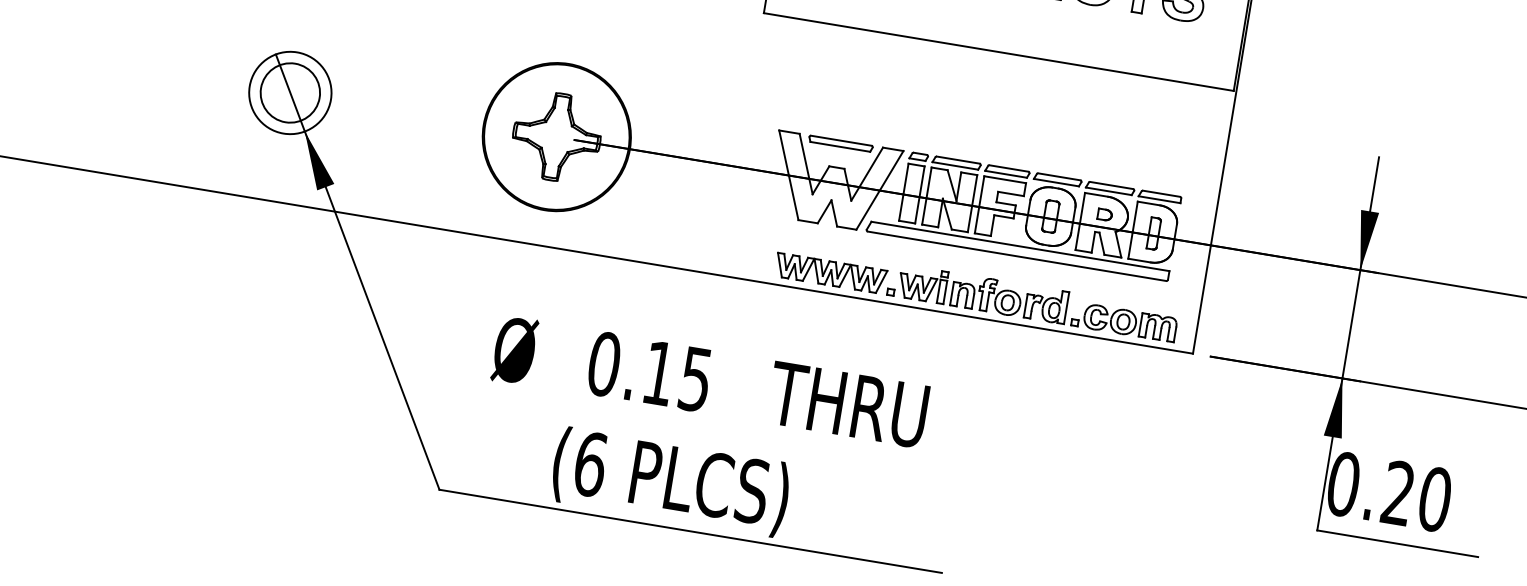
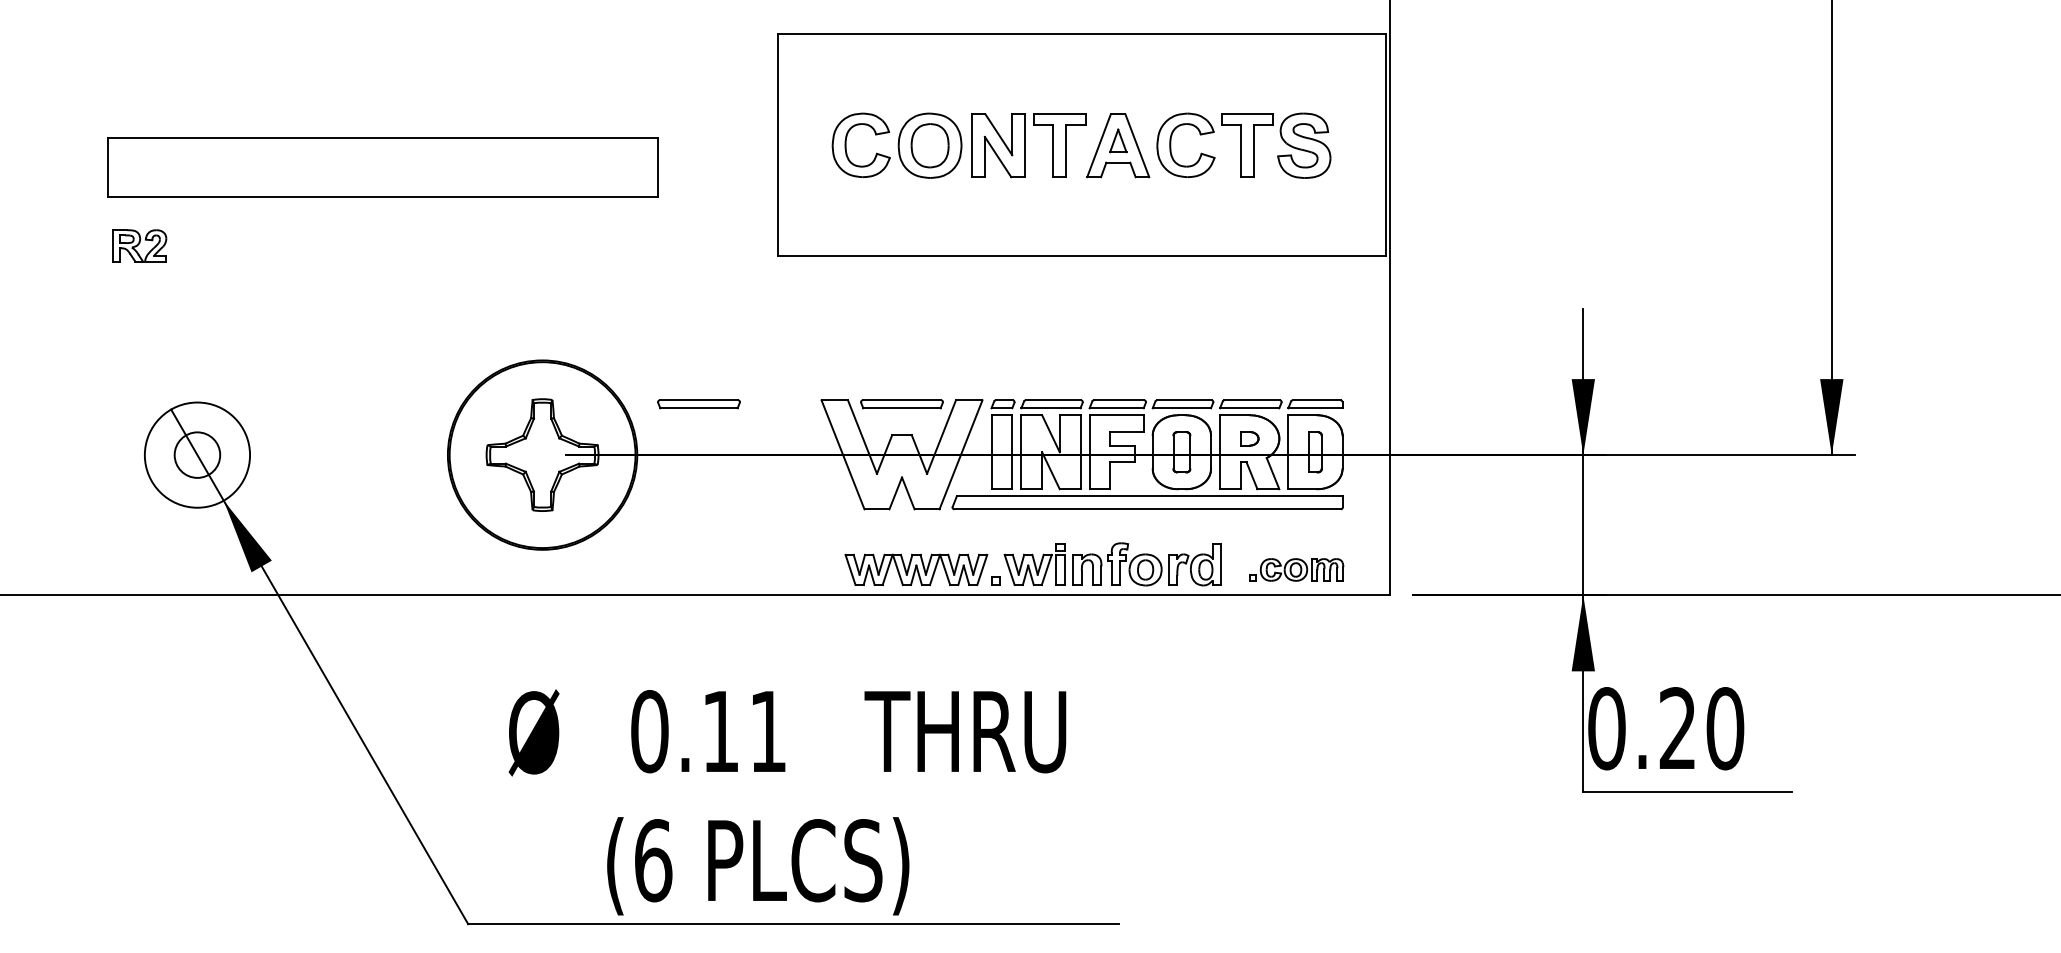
circle: (290, 93) -> (197, 455), size x0.6
part: (683, 117) -> (698, 404), added
part: (1124, 321) -> (1296, 569), size x0.7
text: (695, 380) -> (767, 732), 0.15 -> 0.11

